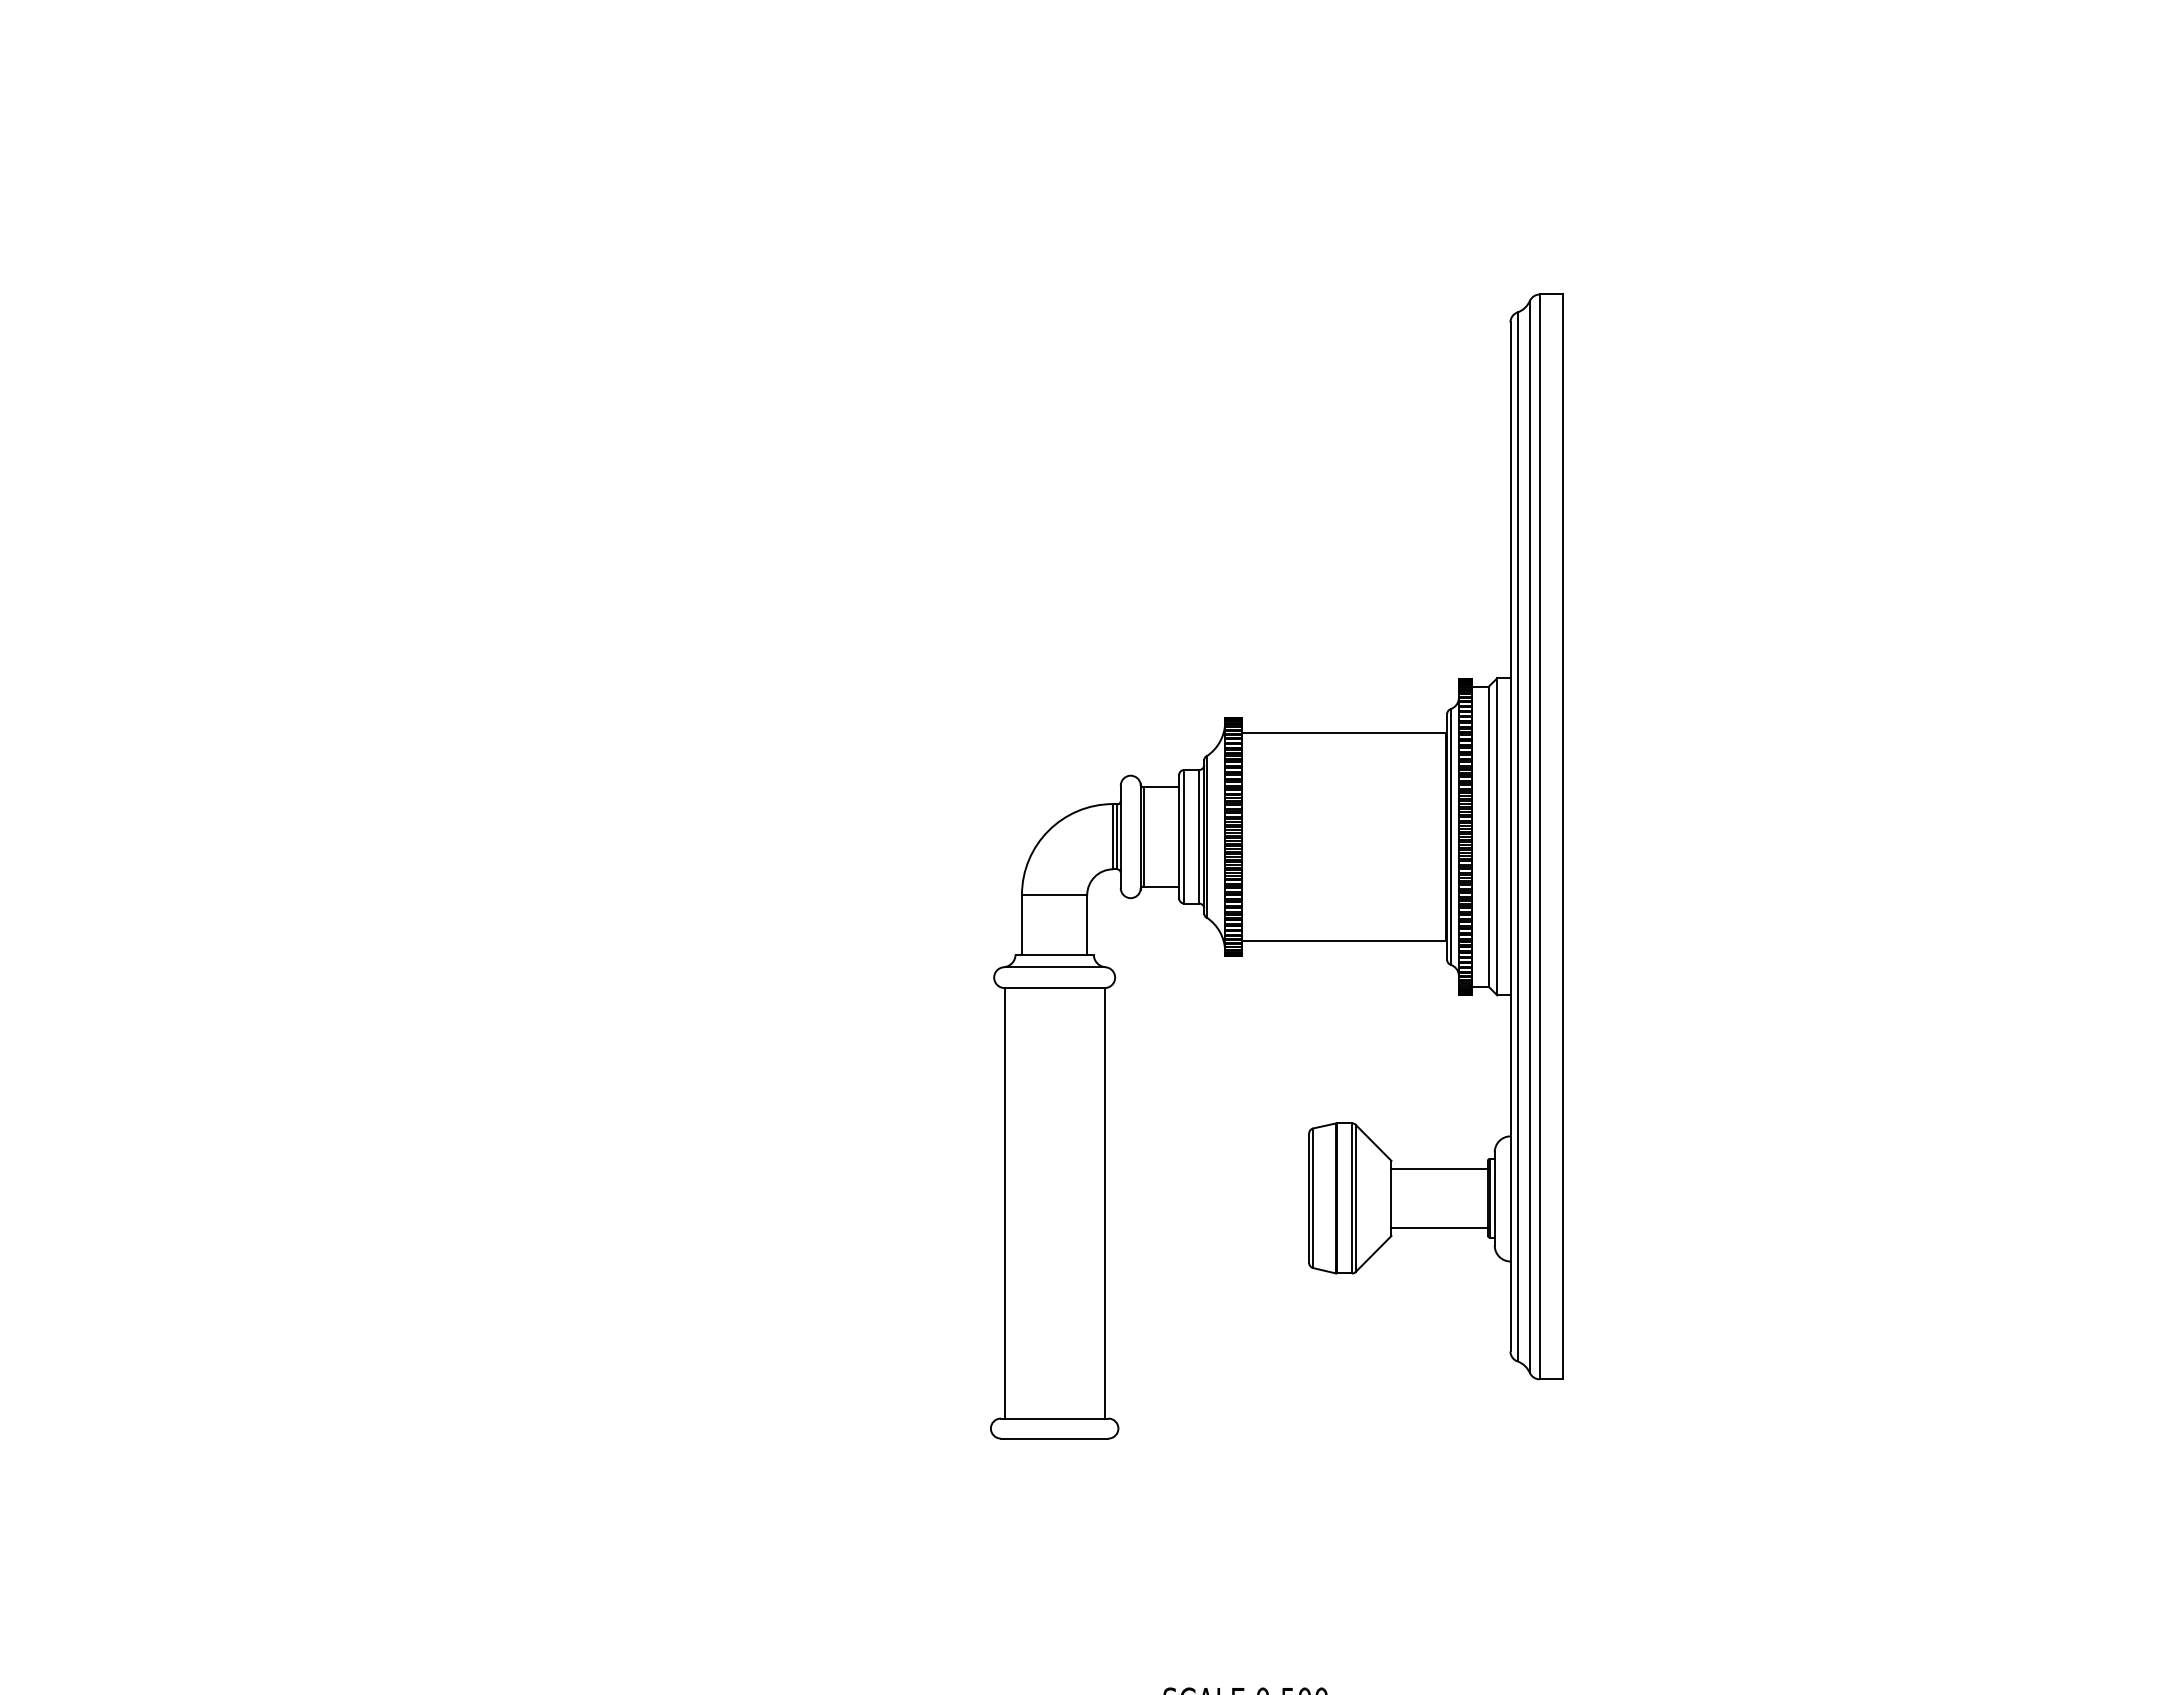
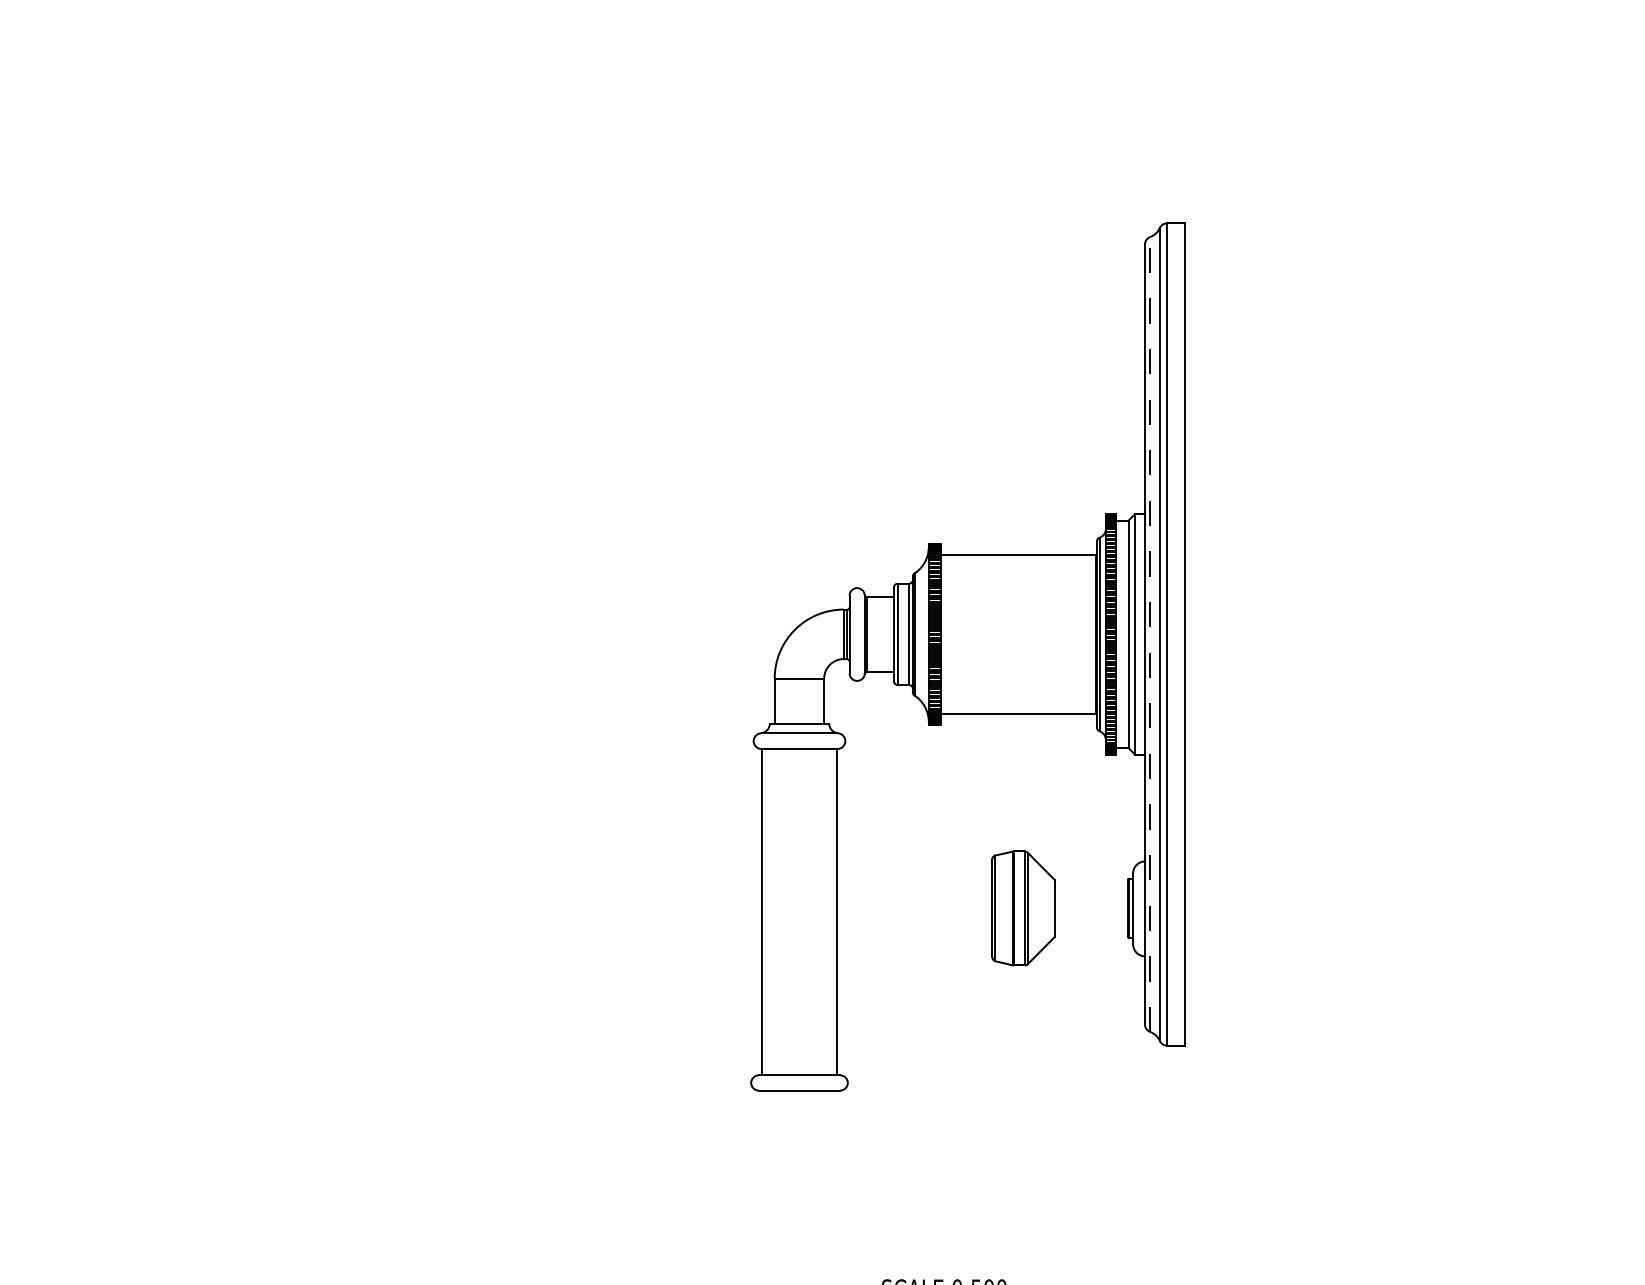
line: (1517, 836) -> (1150, 634), solid -> dashed
line: (1439, 1168) -> (1091, 885), removed
line: (1439, 1227) -> (1091, 930), removed

